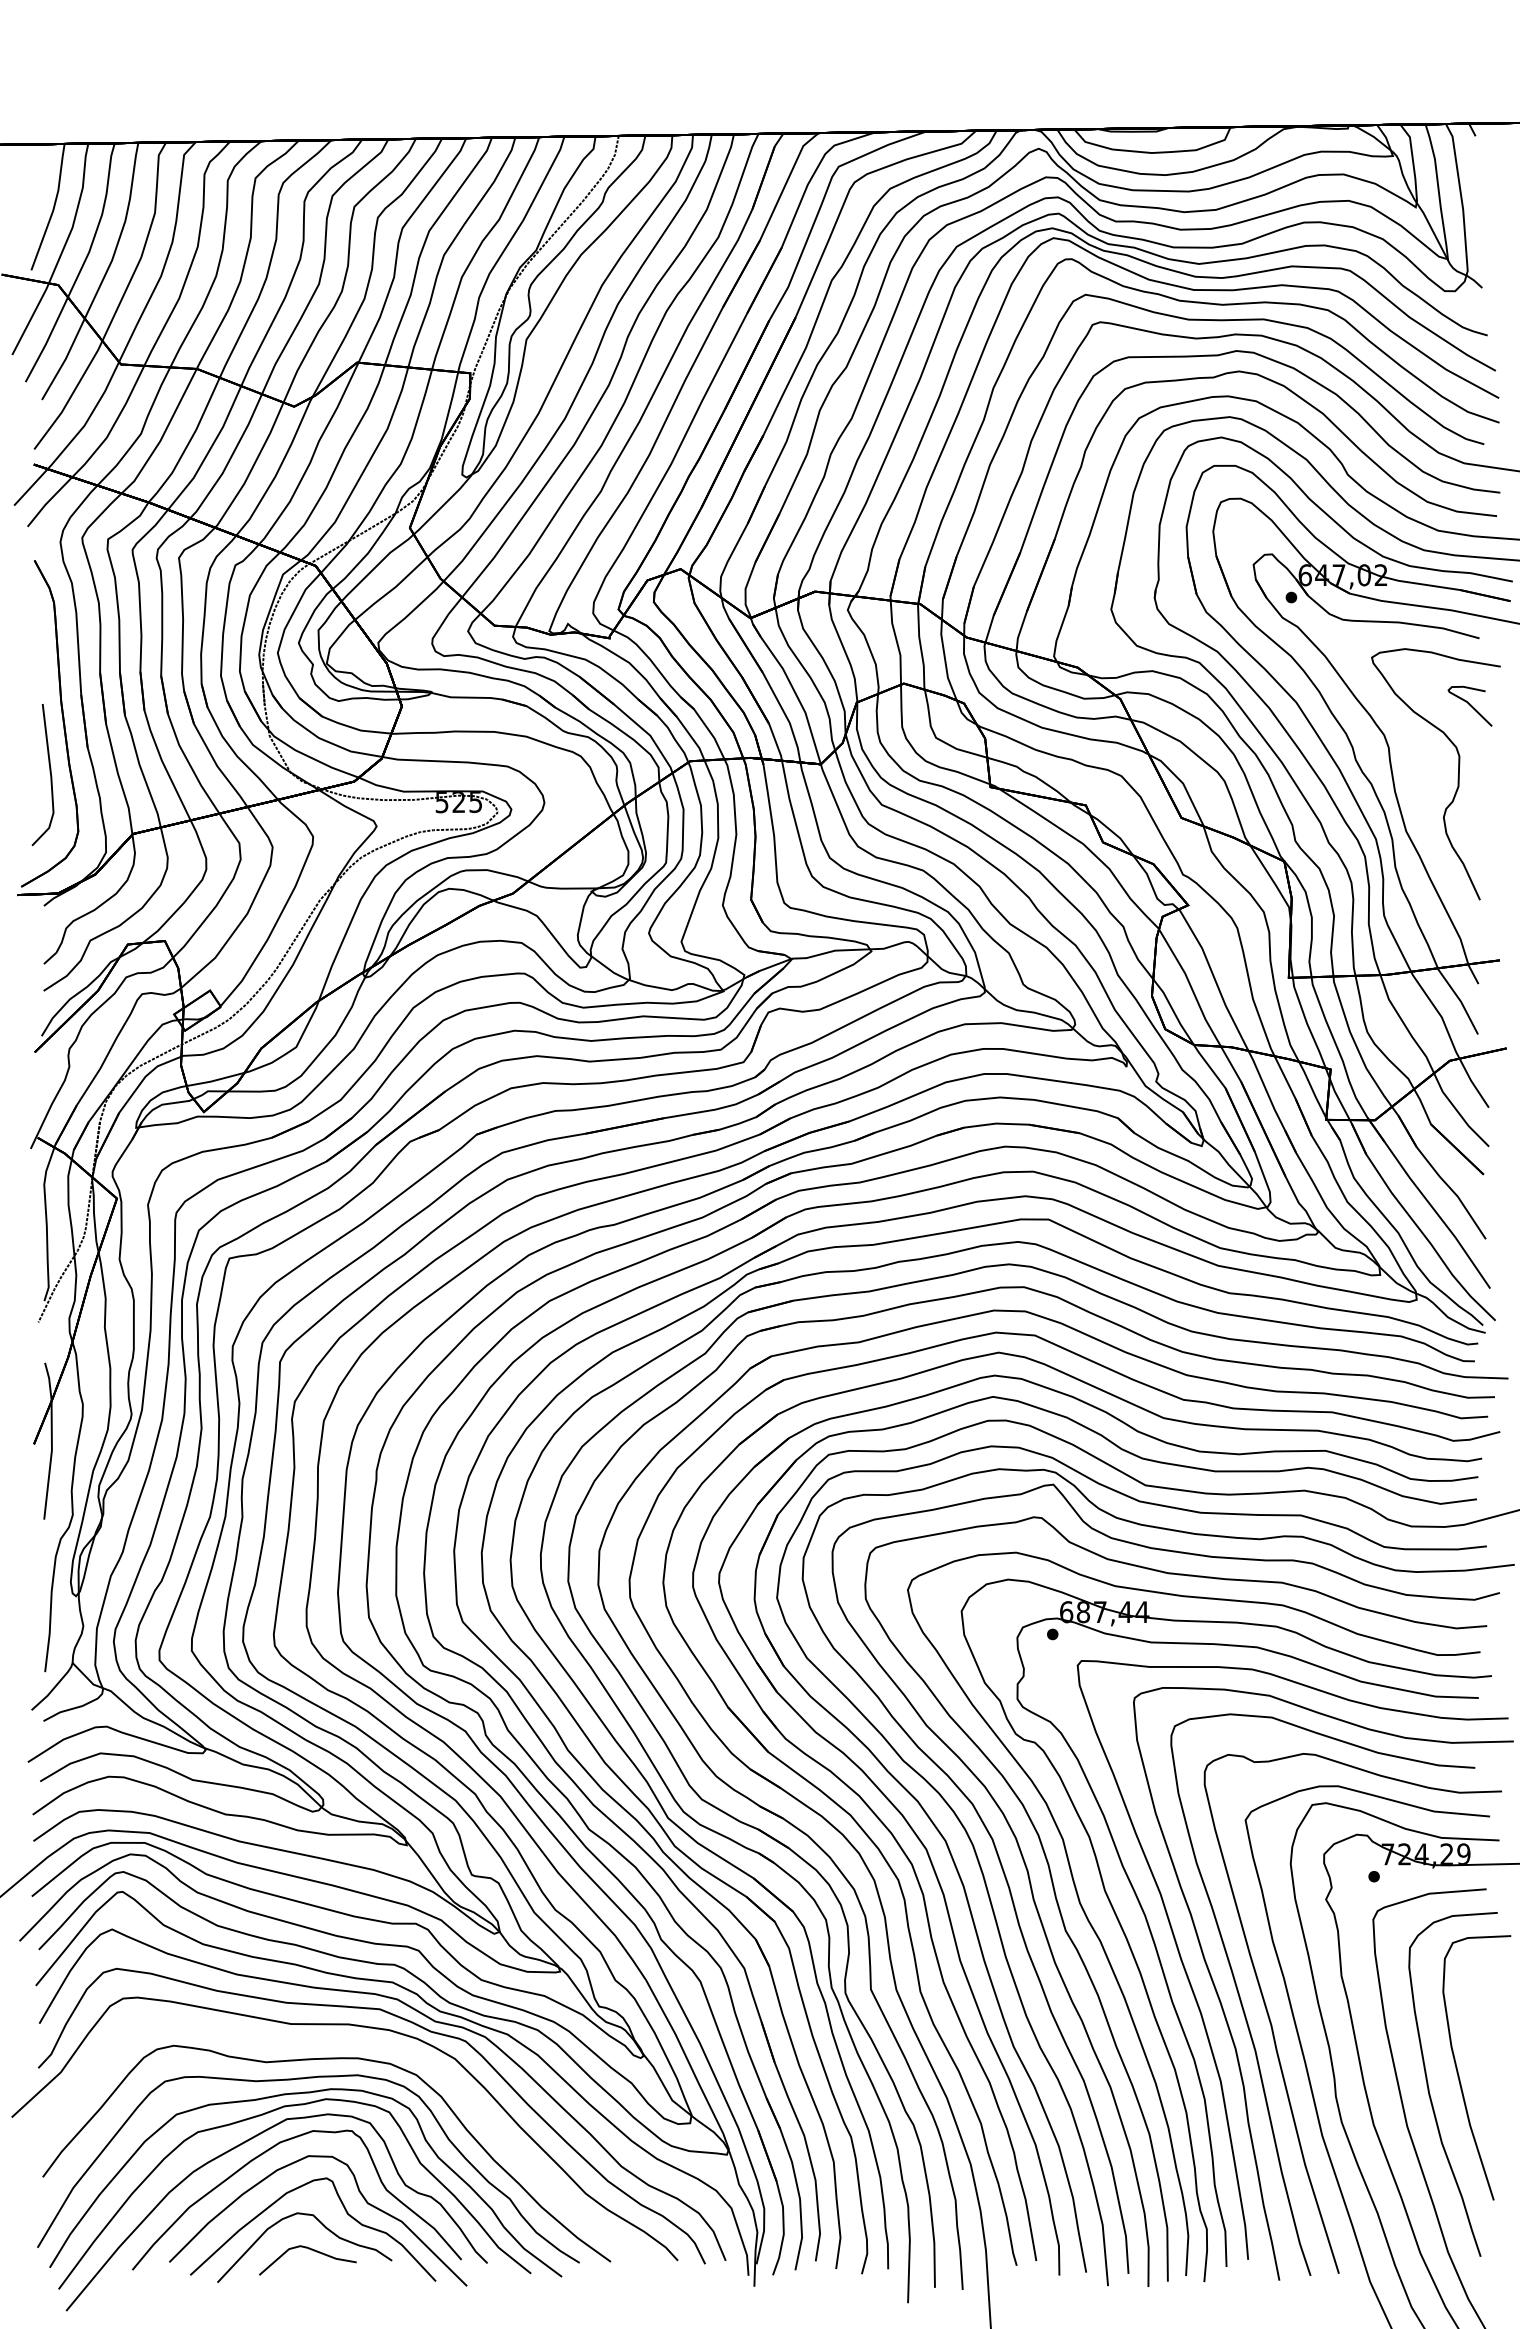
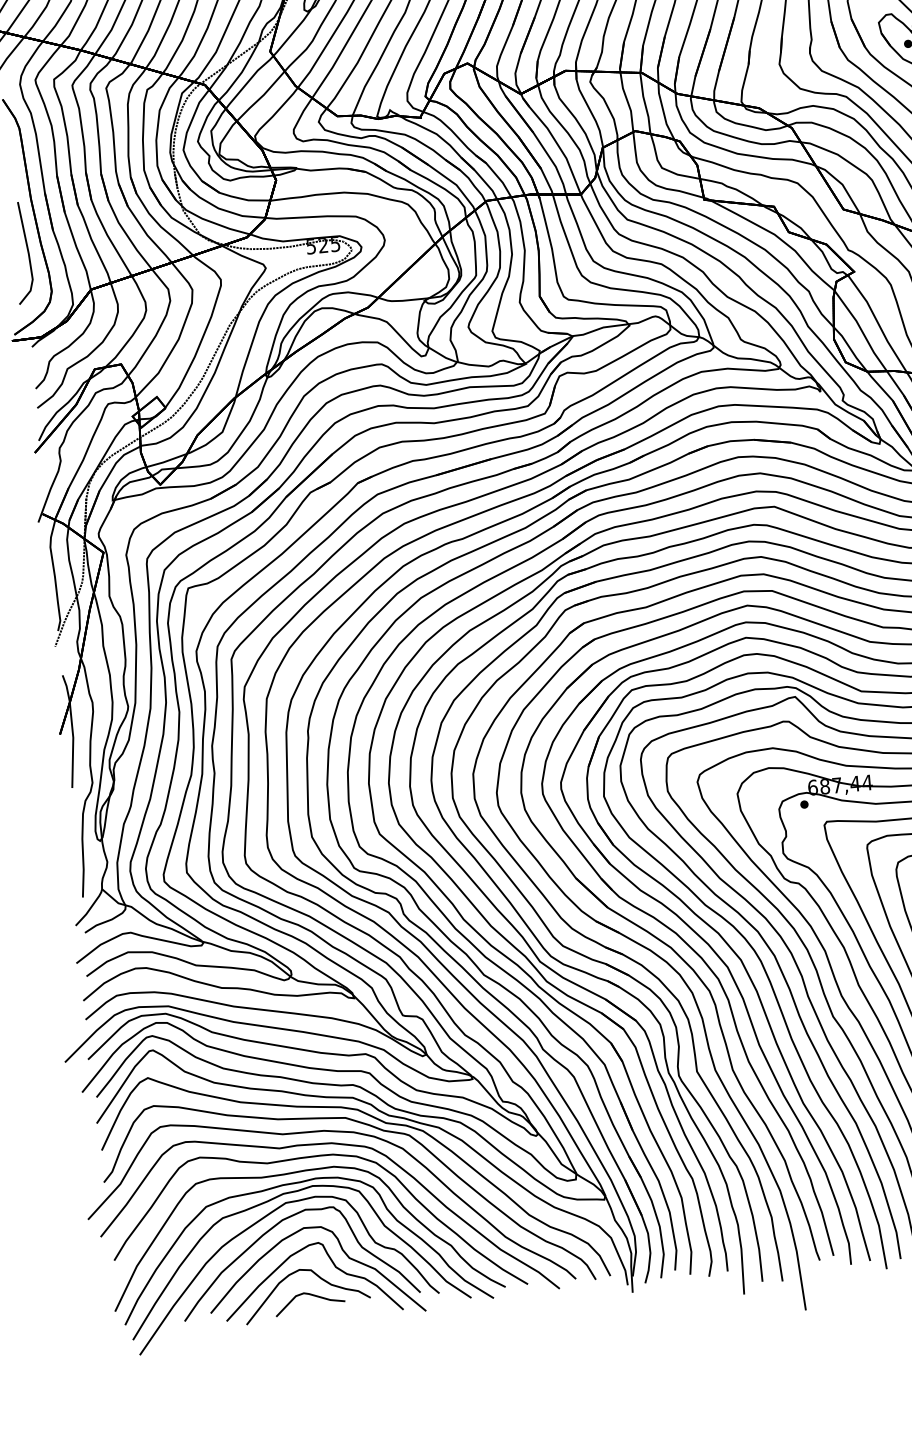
curve: (346, 2043) -> (323, 1144), added

